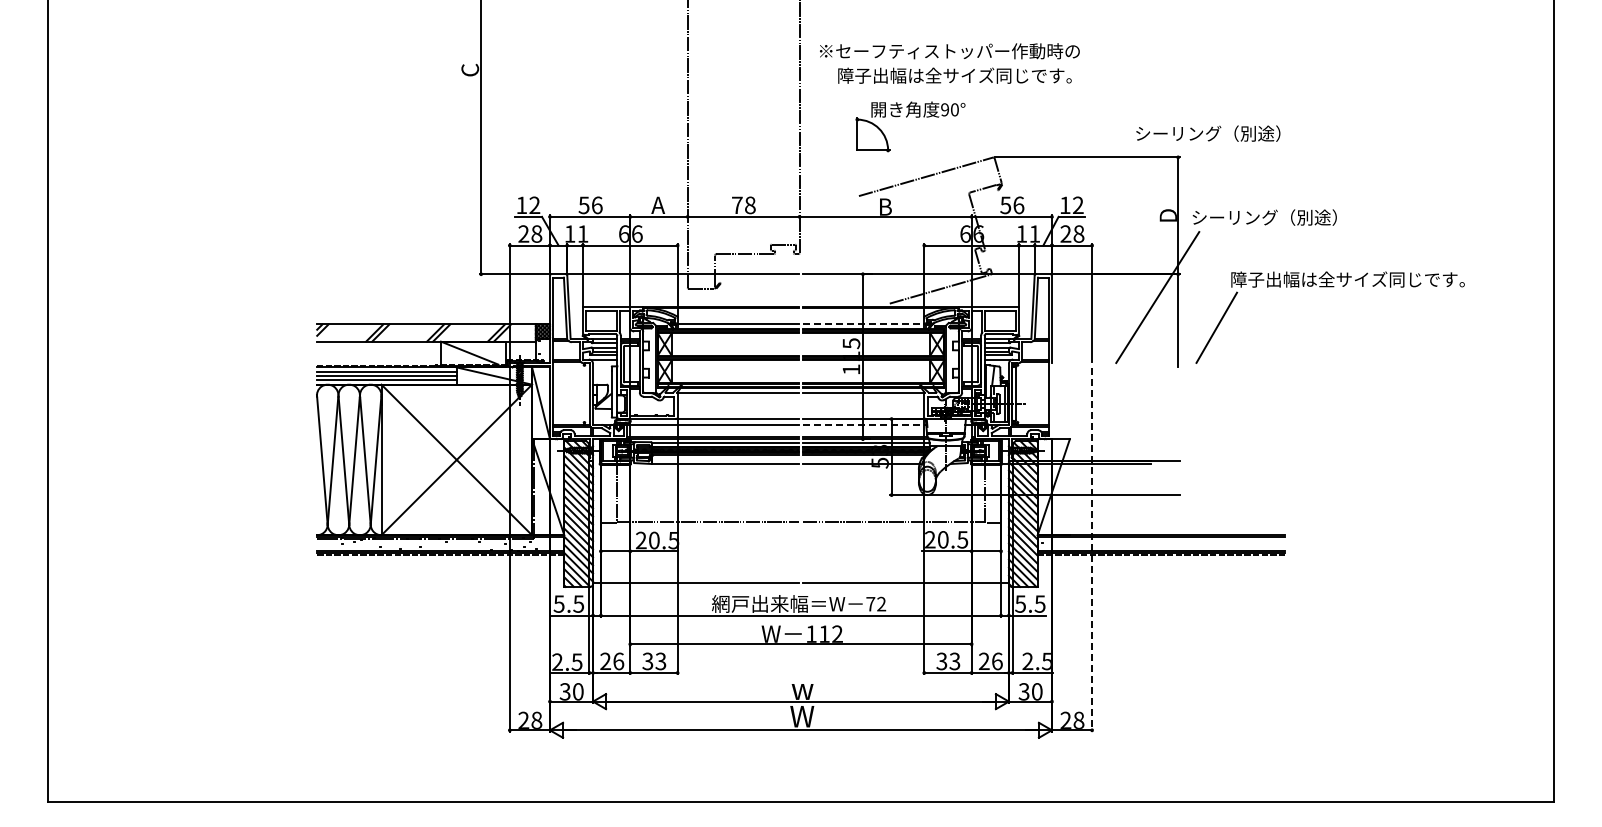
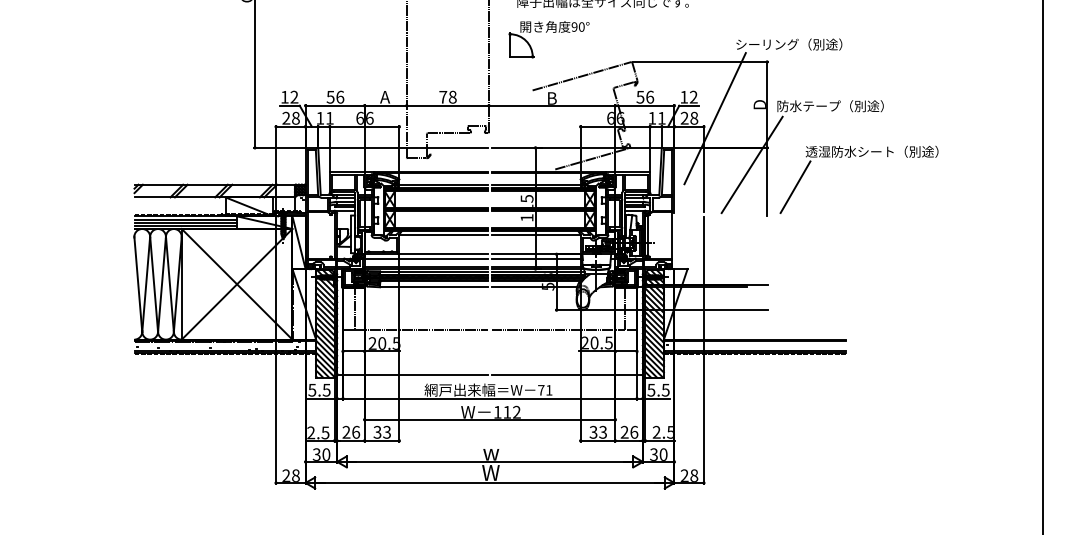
part: (906, 117) -> (546, 32), moved
text: (1235, 217) -> (809, 106), シーリング（別途） -> 防水テープ（別途）
line: (1107, 234) -> (715, 118), added
text: (1347, 279) -> (891, 151), 障子出幅は全サイズ同じです。 -> 透湿防水シート（別途）
line: (863, 324) -> (535, 184), dashed -> solid
line: (864, 424) -> (536, 258), dashed -> solid
line: (1092, 549) -> (704, 350), dashed -> solid
text: (881, 603) -> (549, 389), 72 -> 71

